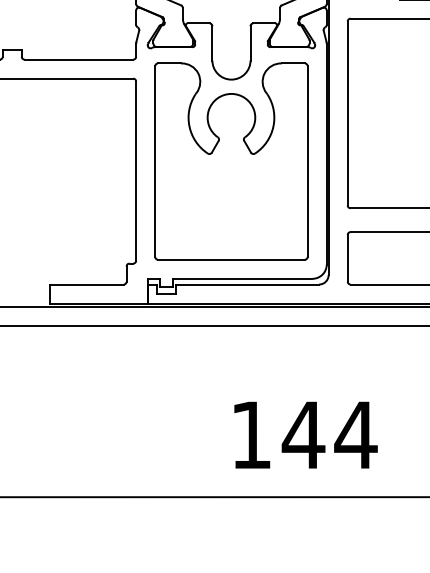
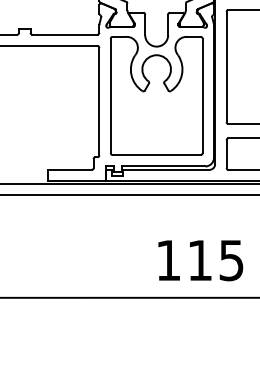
text: (329, 435) -> (215, 260), 144 -> 115

